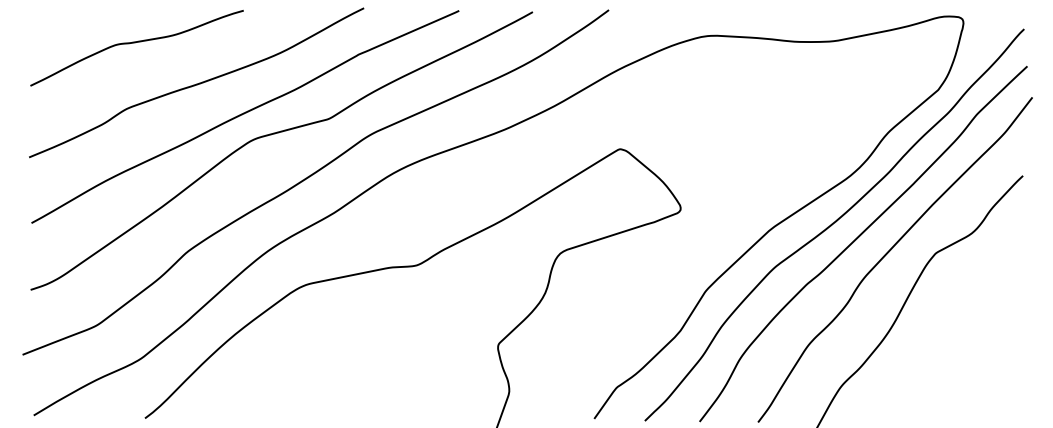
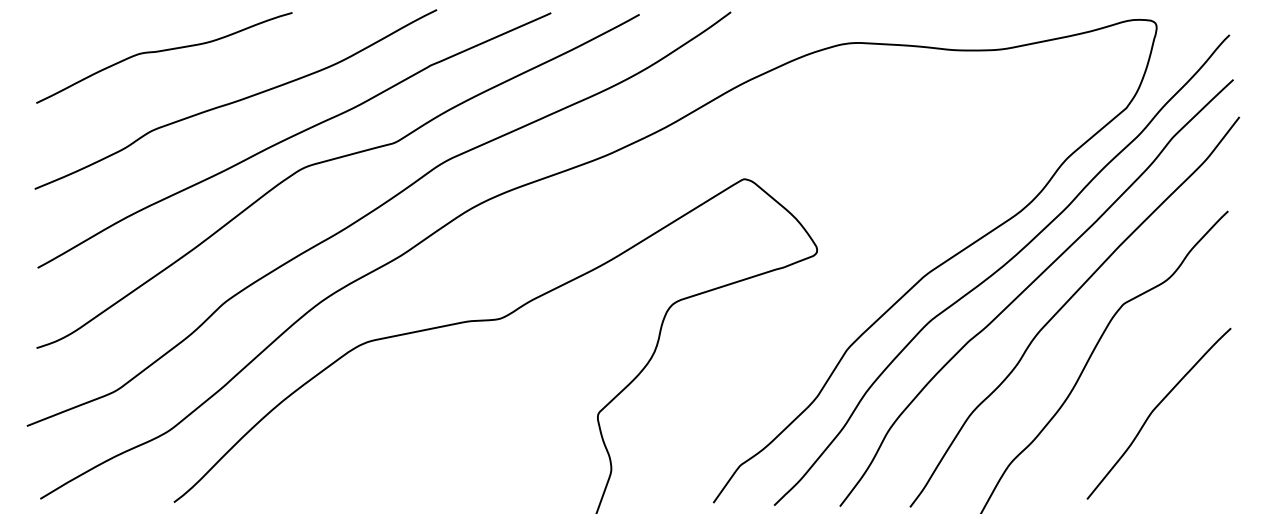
curve: (962, 341) -> (1155, 409), added

